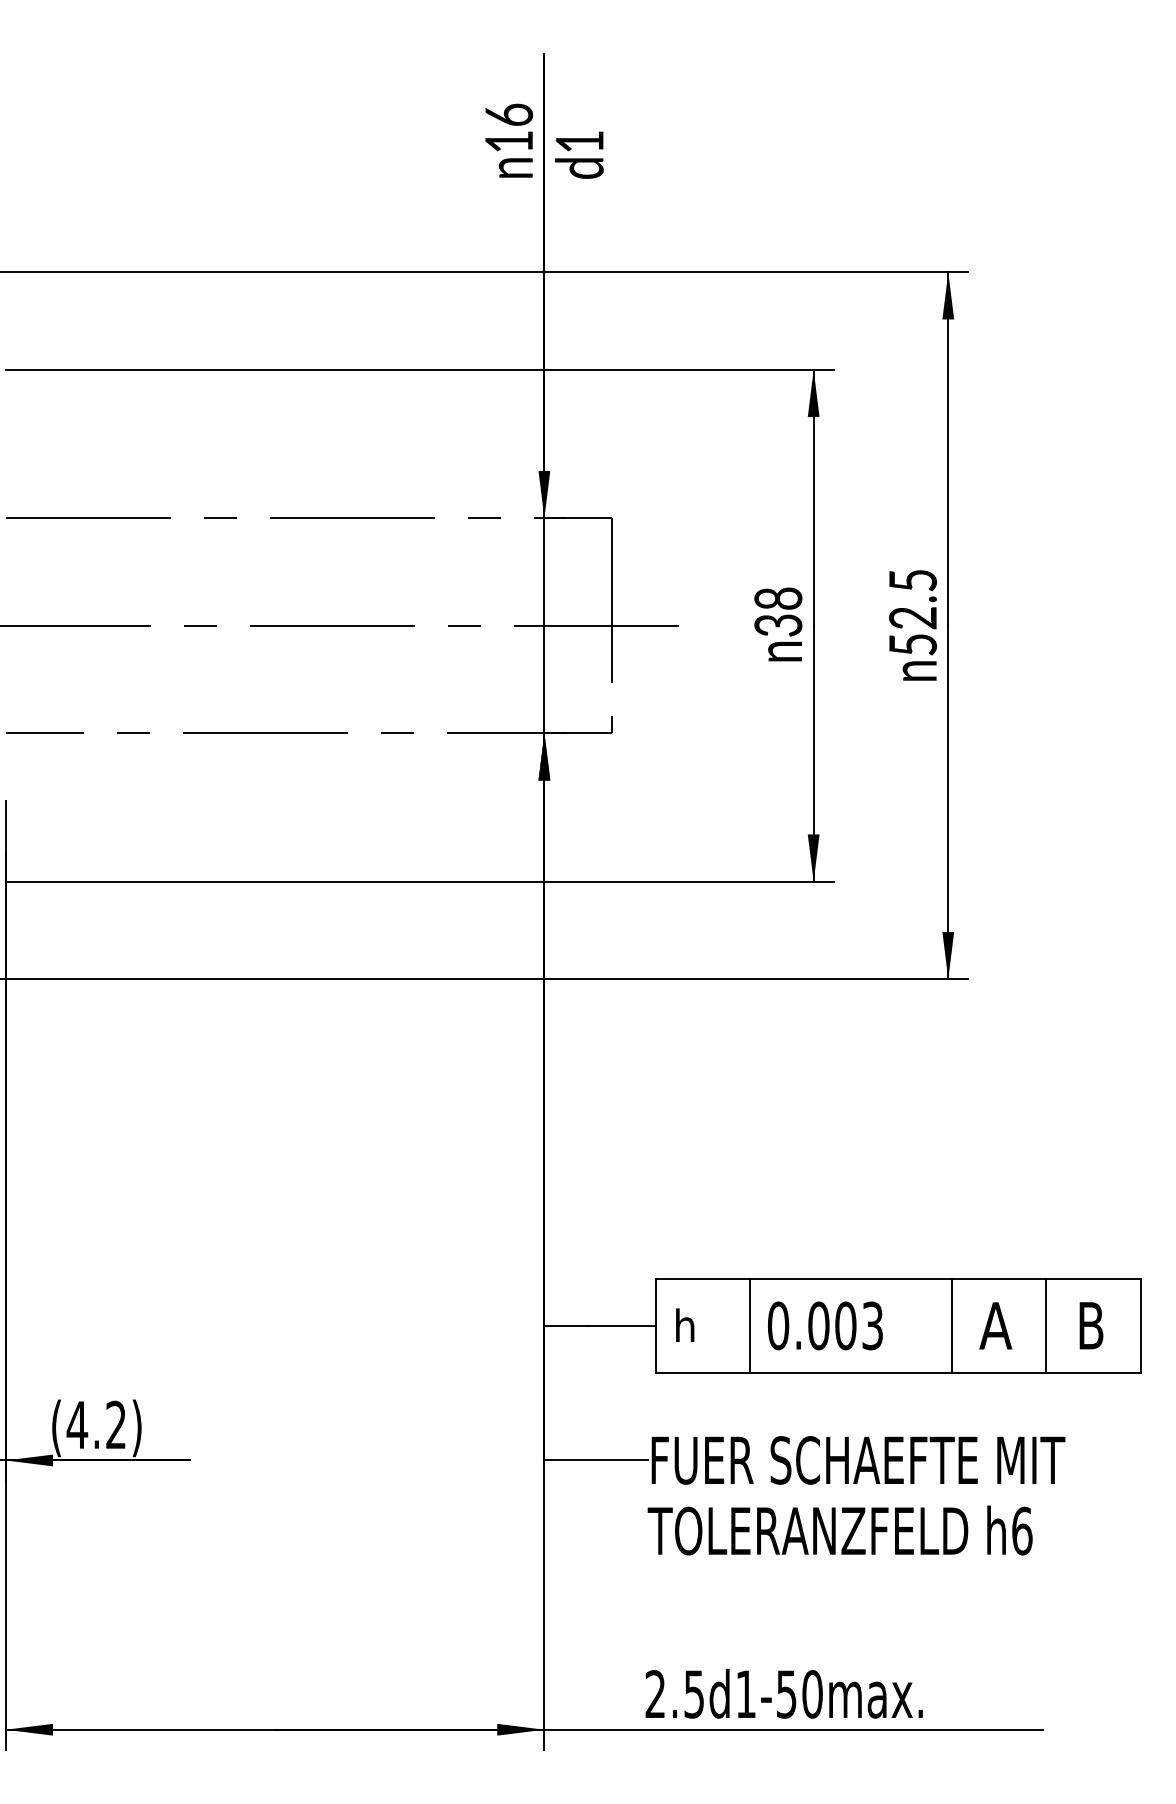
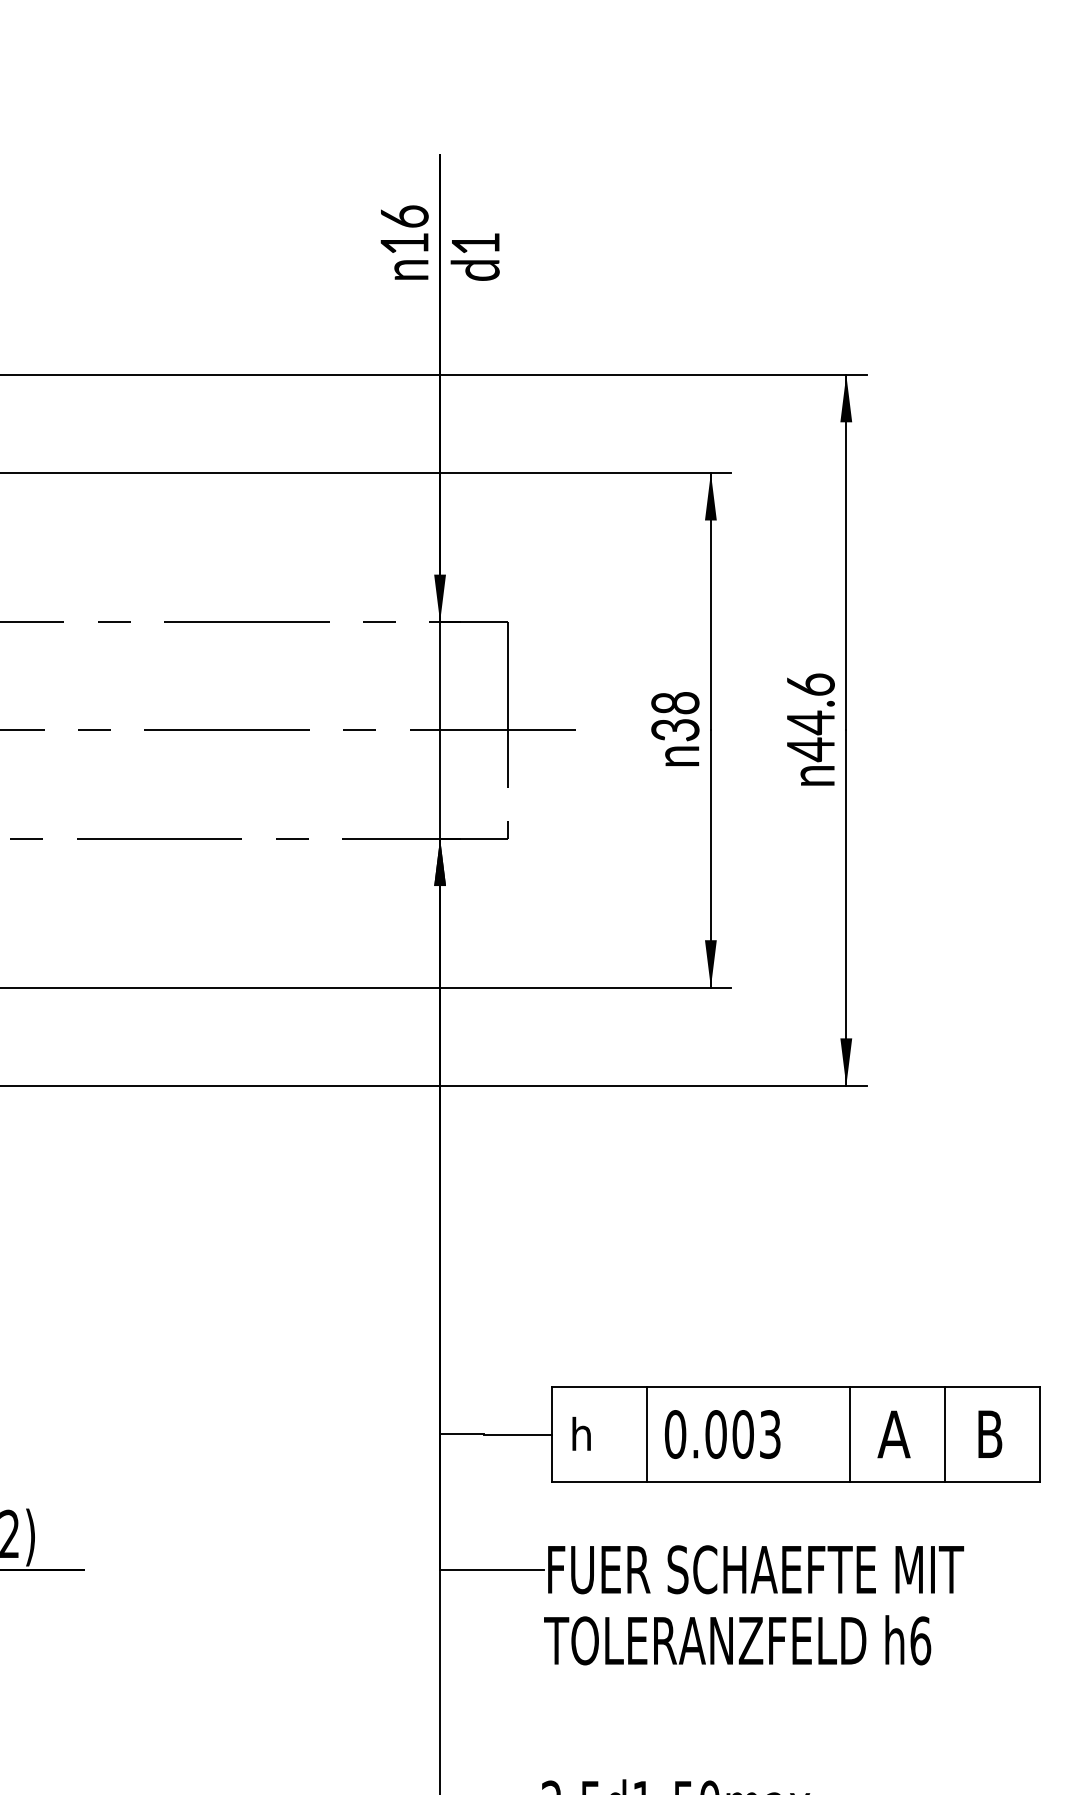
text: (913, 613) -> (811, 718), 52.5 -> 44.6

